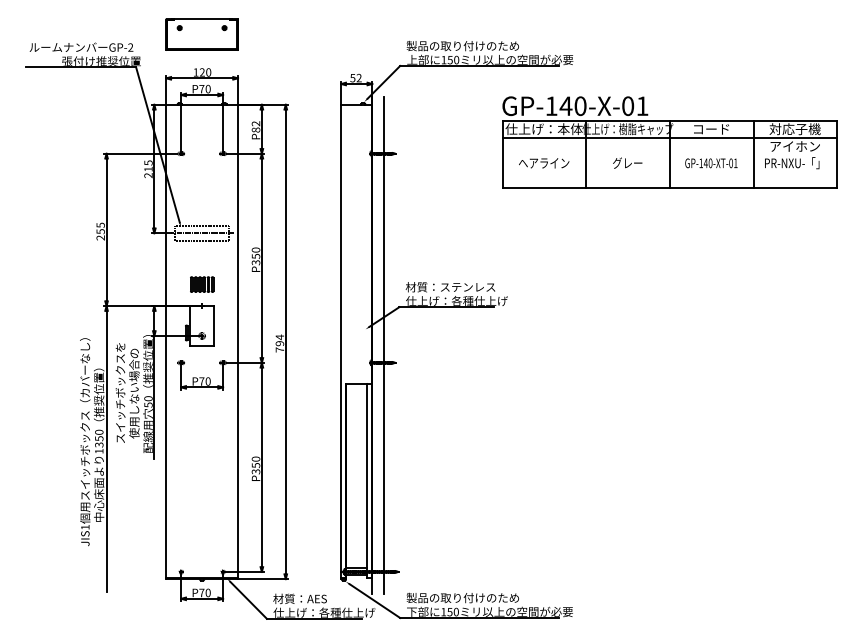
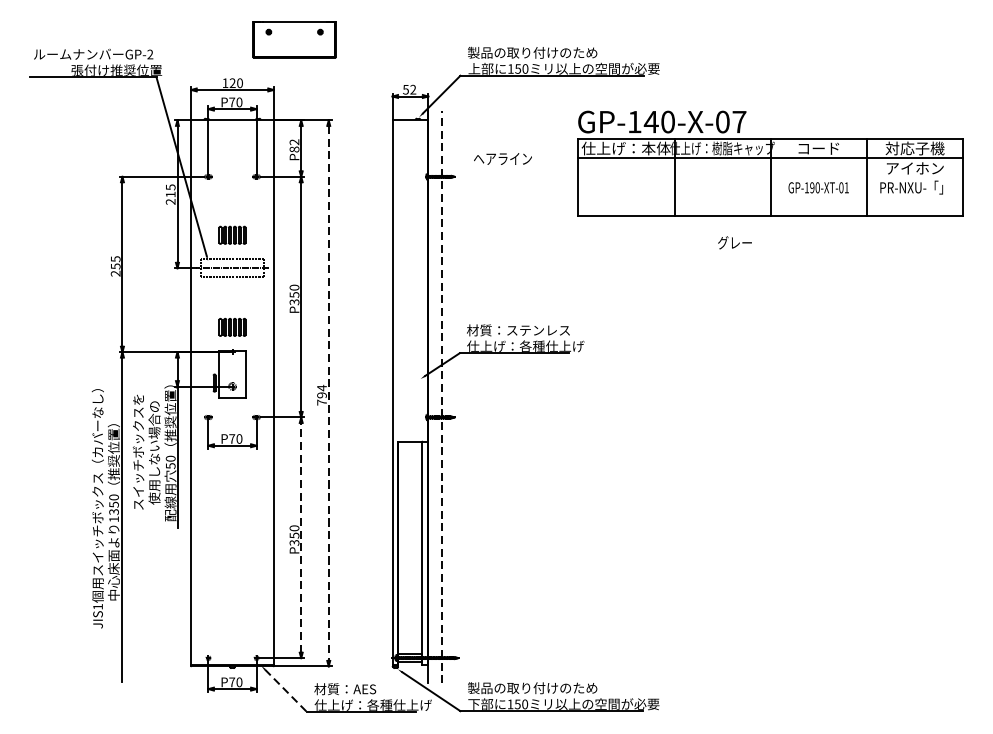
part: (201, 34) -> (293, 39), moved
text: (642, 105) -> (739, 121), GP-140-X-01 -> GP-140-X-07
text: (627, 162) -> (734, 242), moved
text: (544, 163) -> (503, 159), moved
text: (705, 163) -> (811, 188), GP-140-XT-01 -> GP-190-XT-01
part: (202, 204) -> (232, 235), added
line: (285, 342) -> (328, 394), solid -> dashed
line: (384, 344) -> (442, 396), solid -> dashed
line: (261, 467) -> (300, 537), solid -> dashed
line: (248, 600) -> (285, 691), solid -> dashed

